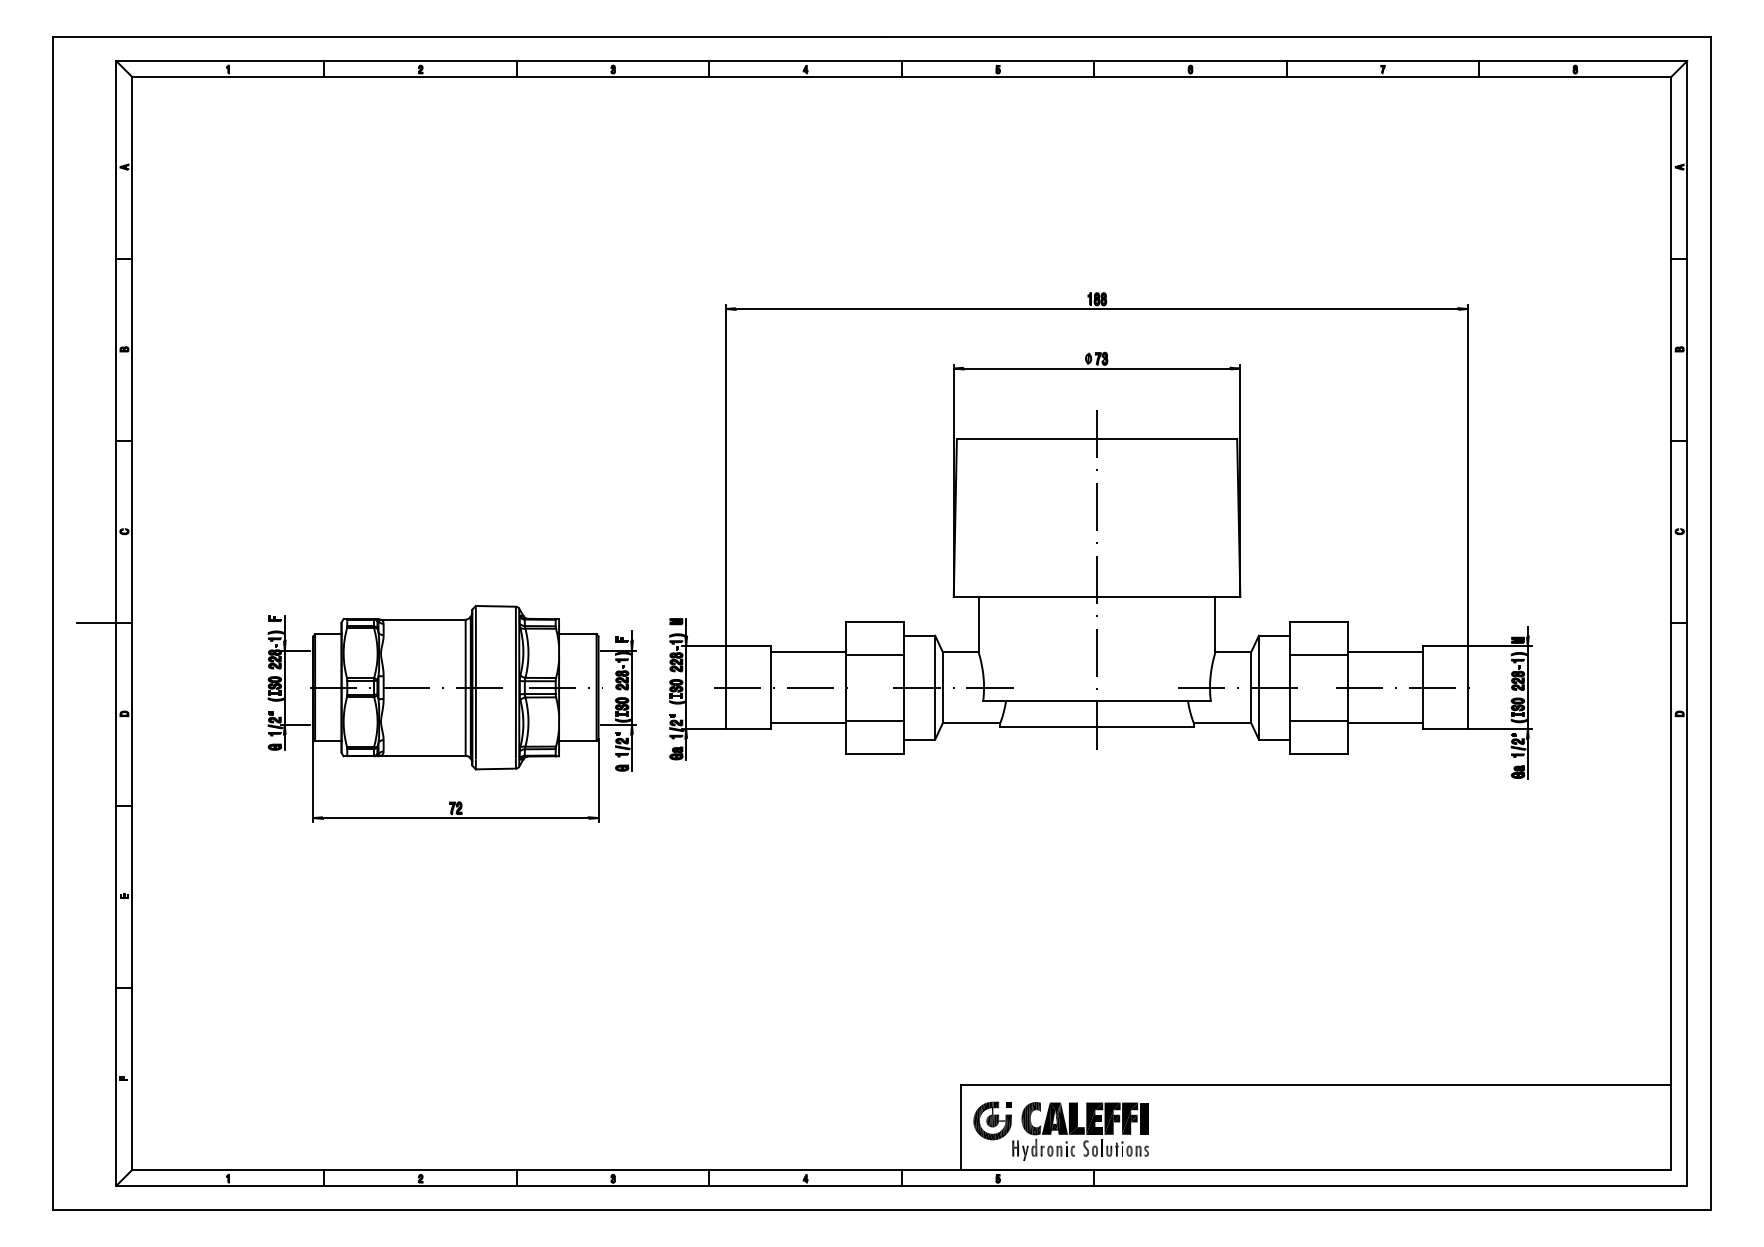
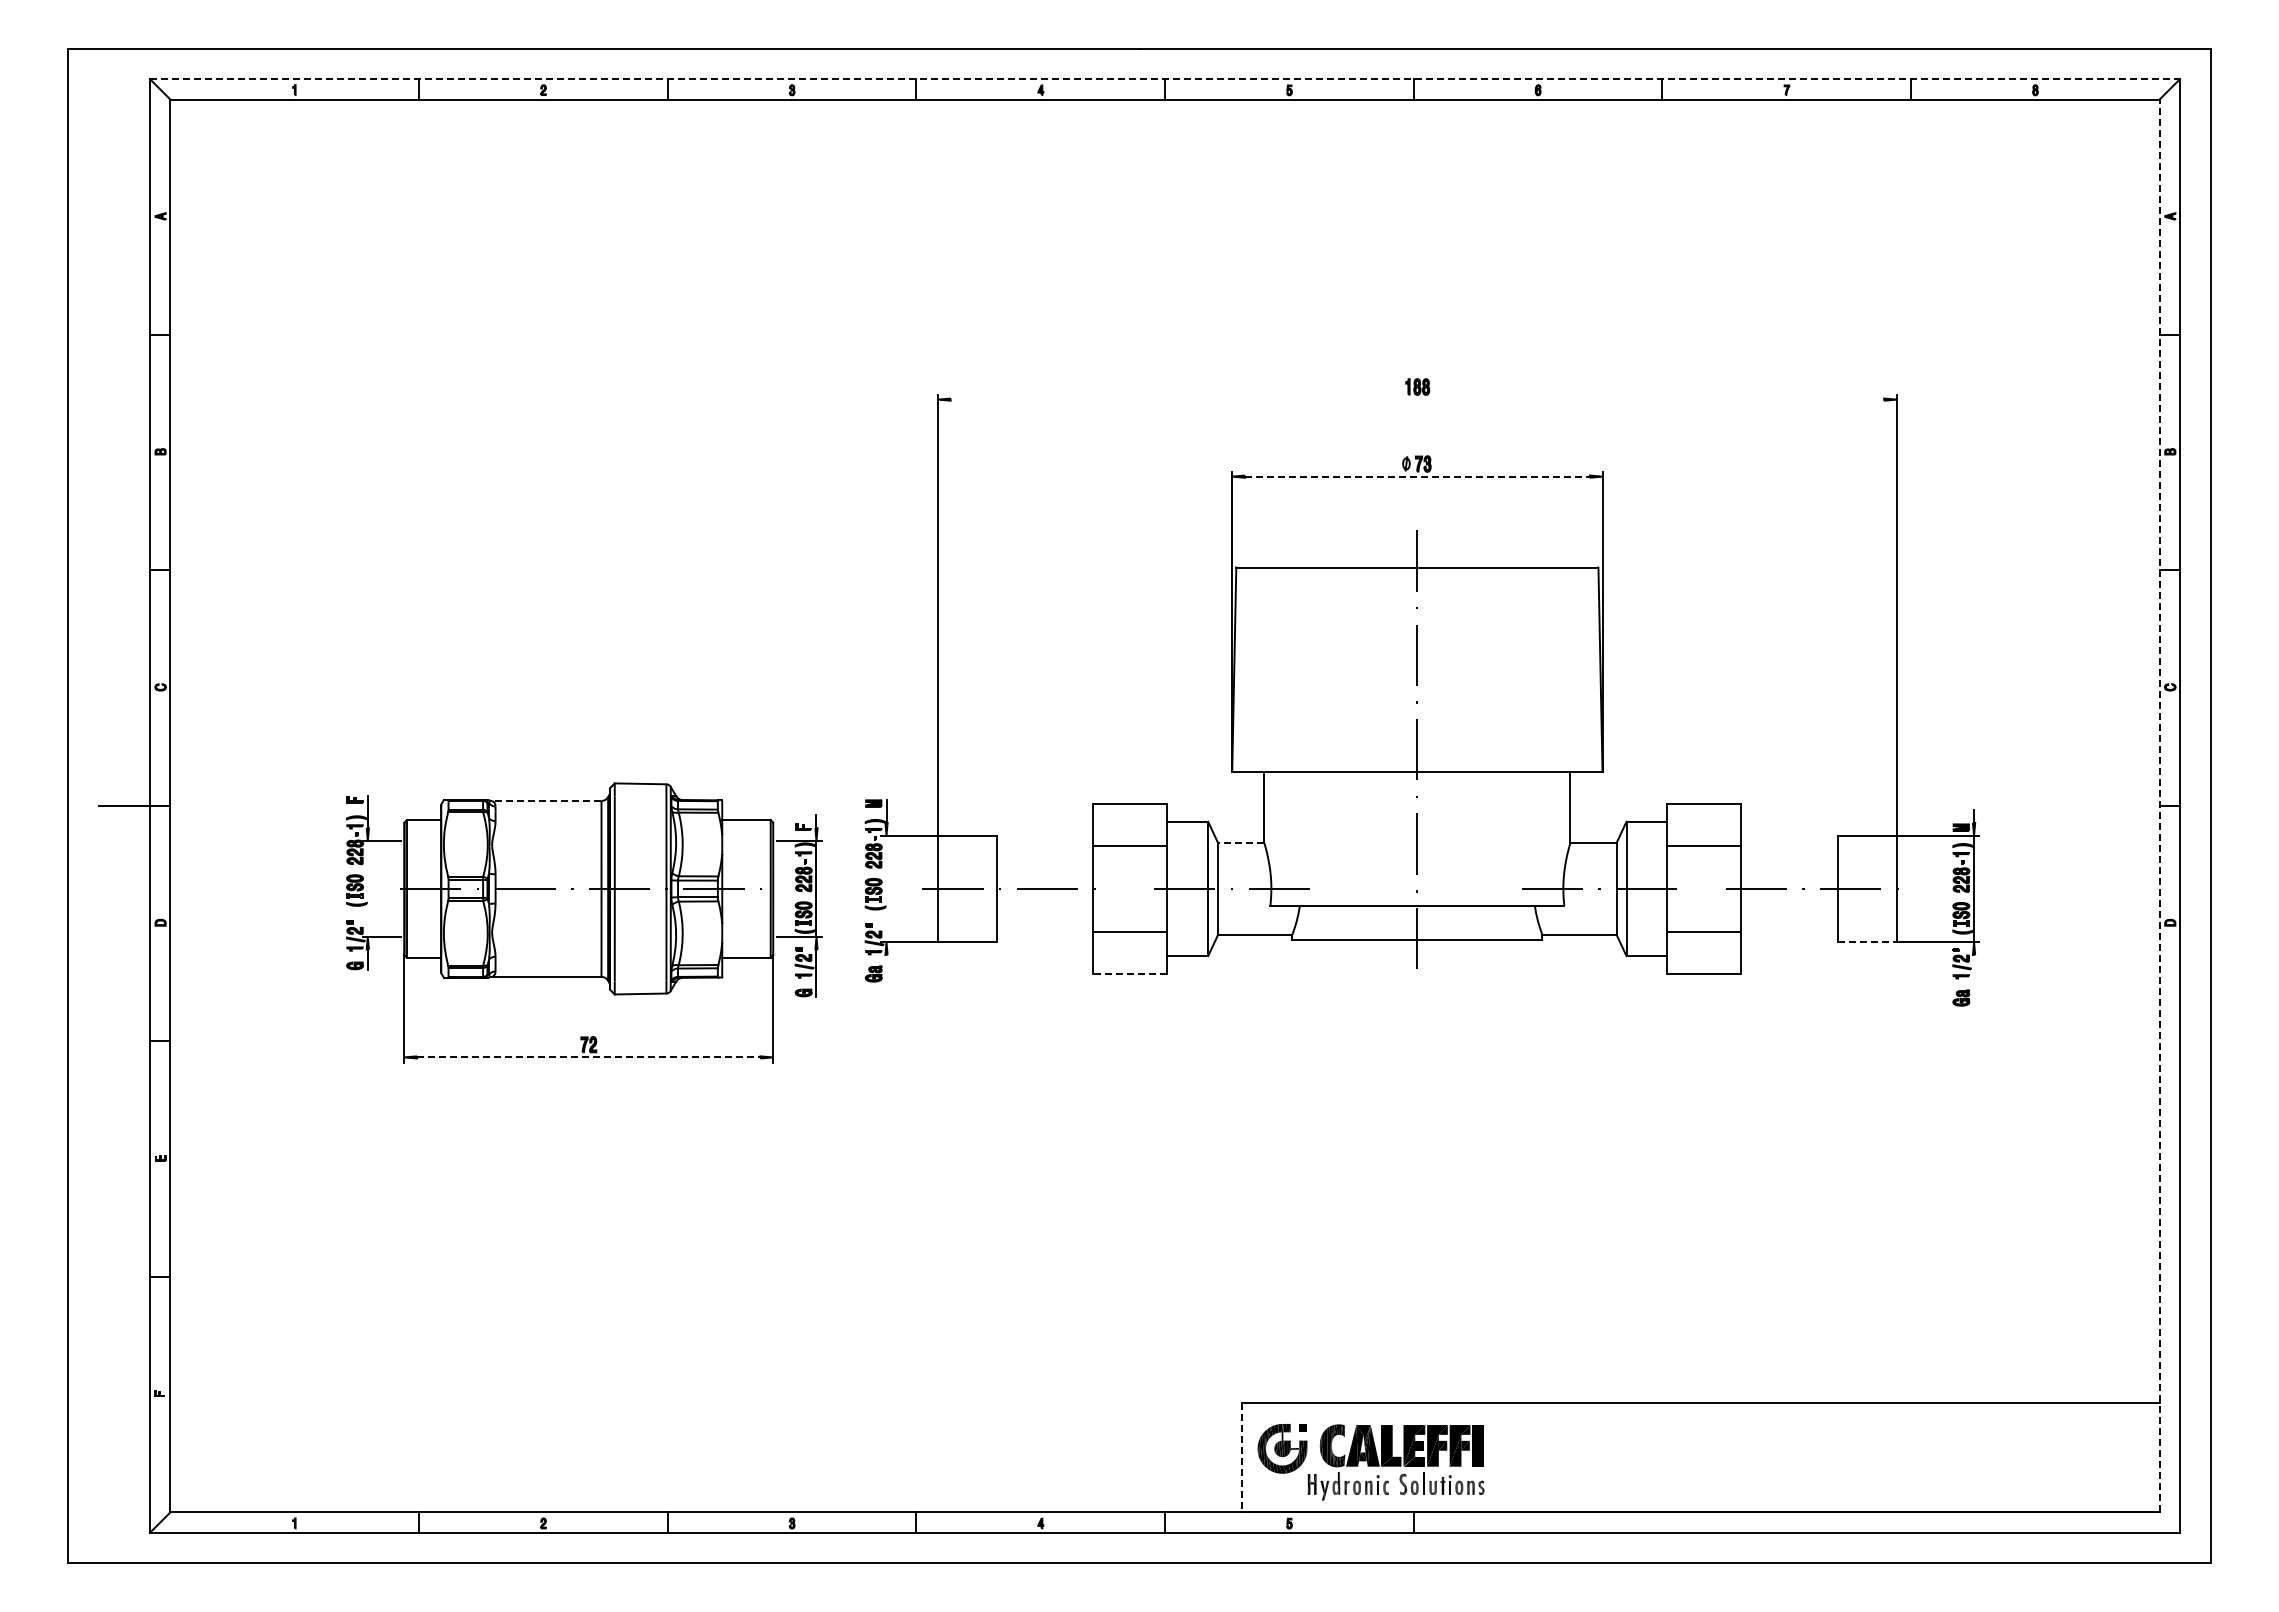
line: (902, 61) -> (1165, 79), solid -> dashed
line: (1097, 308) -> (1417, 399), removed
line: (1097, 368) -> (1417, 476), solid -> dashed
line: (423, 619) -> (546, 800), solid -> dashed
line: (1671, 623) -> (2159, 805), solid -> dashed
line: (808, 652) -> (1044, 843), removed
line: (960, 652) -> (1240, 843), solid -> dashed
line: (1385, 652) -> (1789, 843), removed
line: (284, 687) -> (367, 888), removed
line: (686, 687) -> (886, 888), removed
line: (808, 722) -> (1044, 934), removed
line: (1385, 722) -> (1789, 934), removed
line: (1446, 729) -> (1868, 942), solid -> dashed
line: (686, 749) -> (886, 968), removed
line: (875, 753) -> (1130, 974), solid -> dashed
line: (1528, 758) -> (1974, 980), removed
line: (455, 818) -> (588, 1057), solid -> dashed
line: (960, 1127) -> (1241, 1457), solid -> dashed

